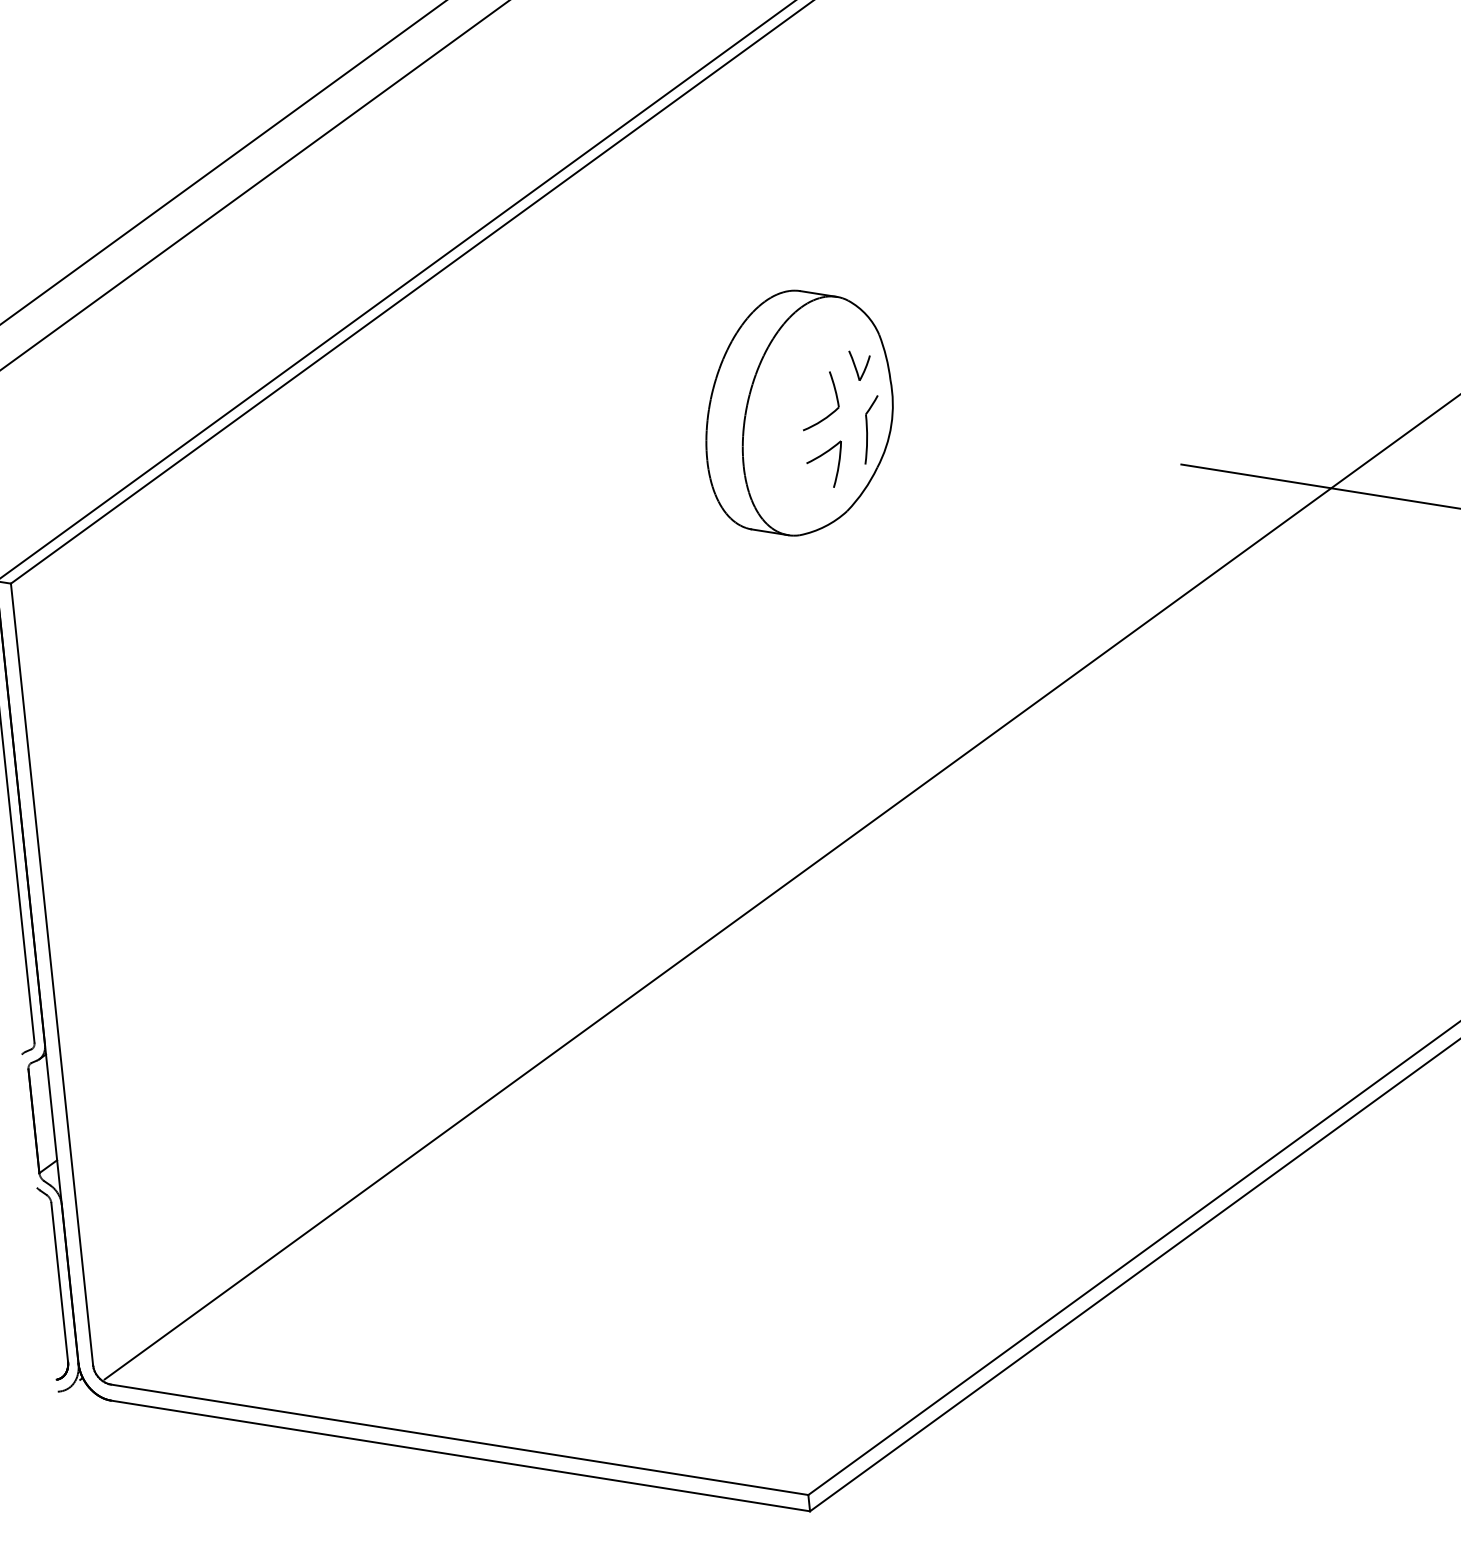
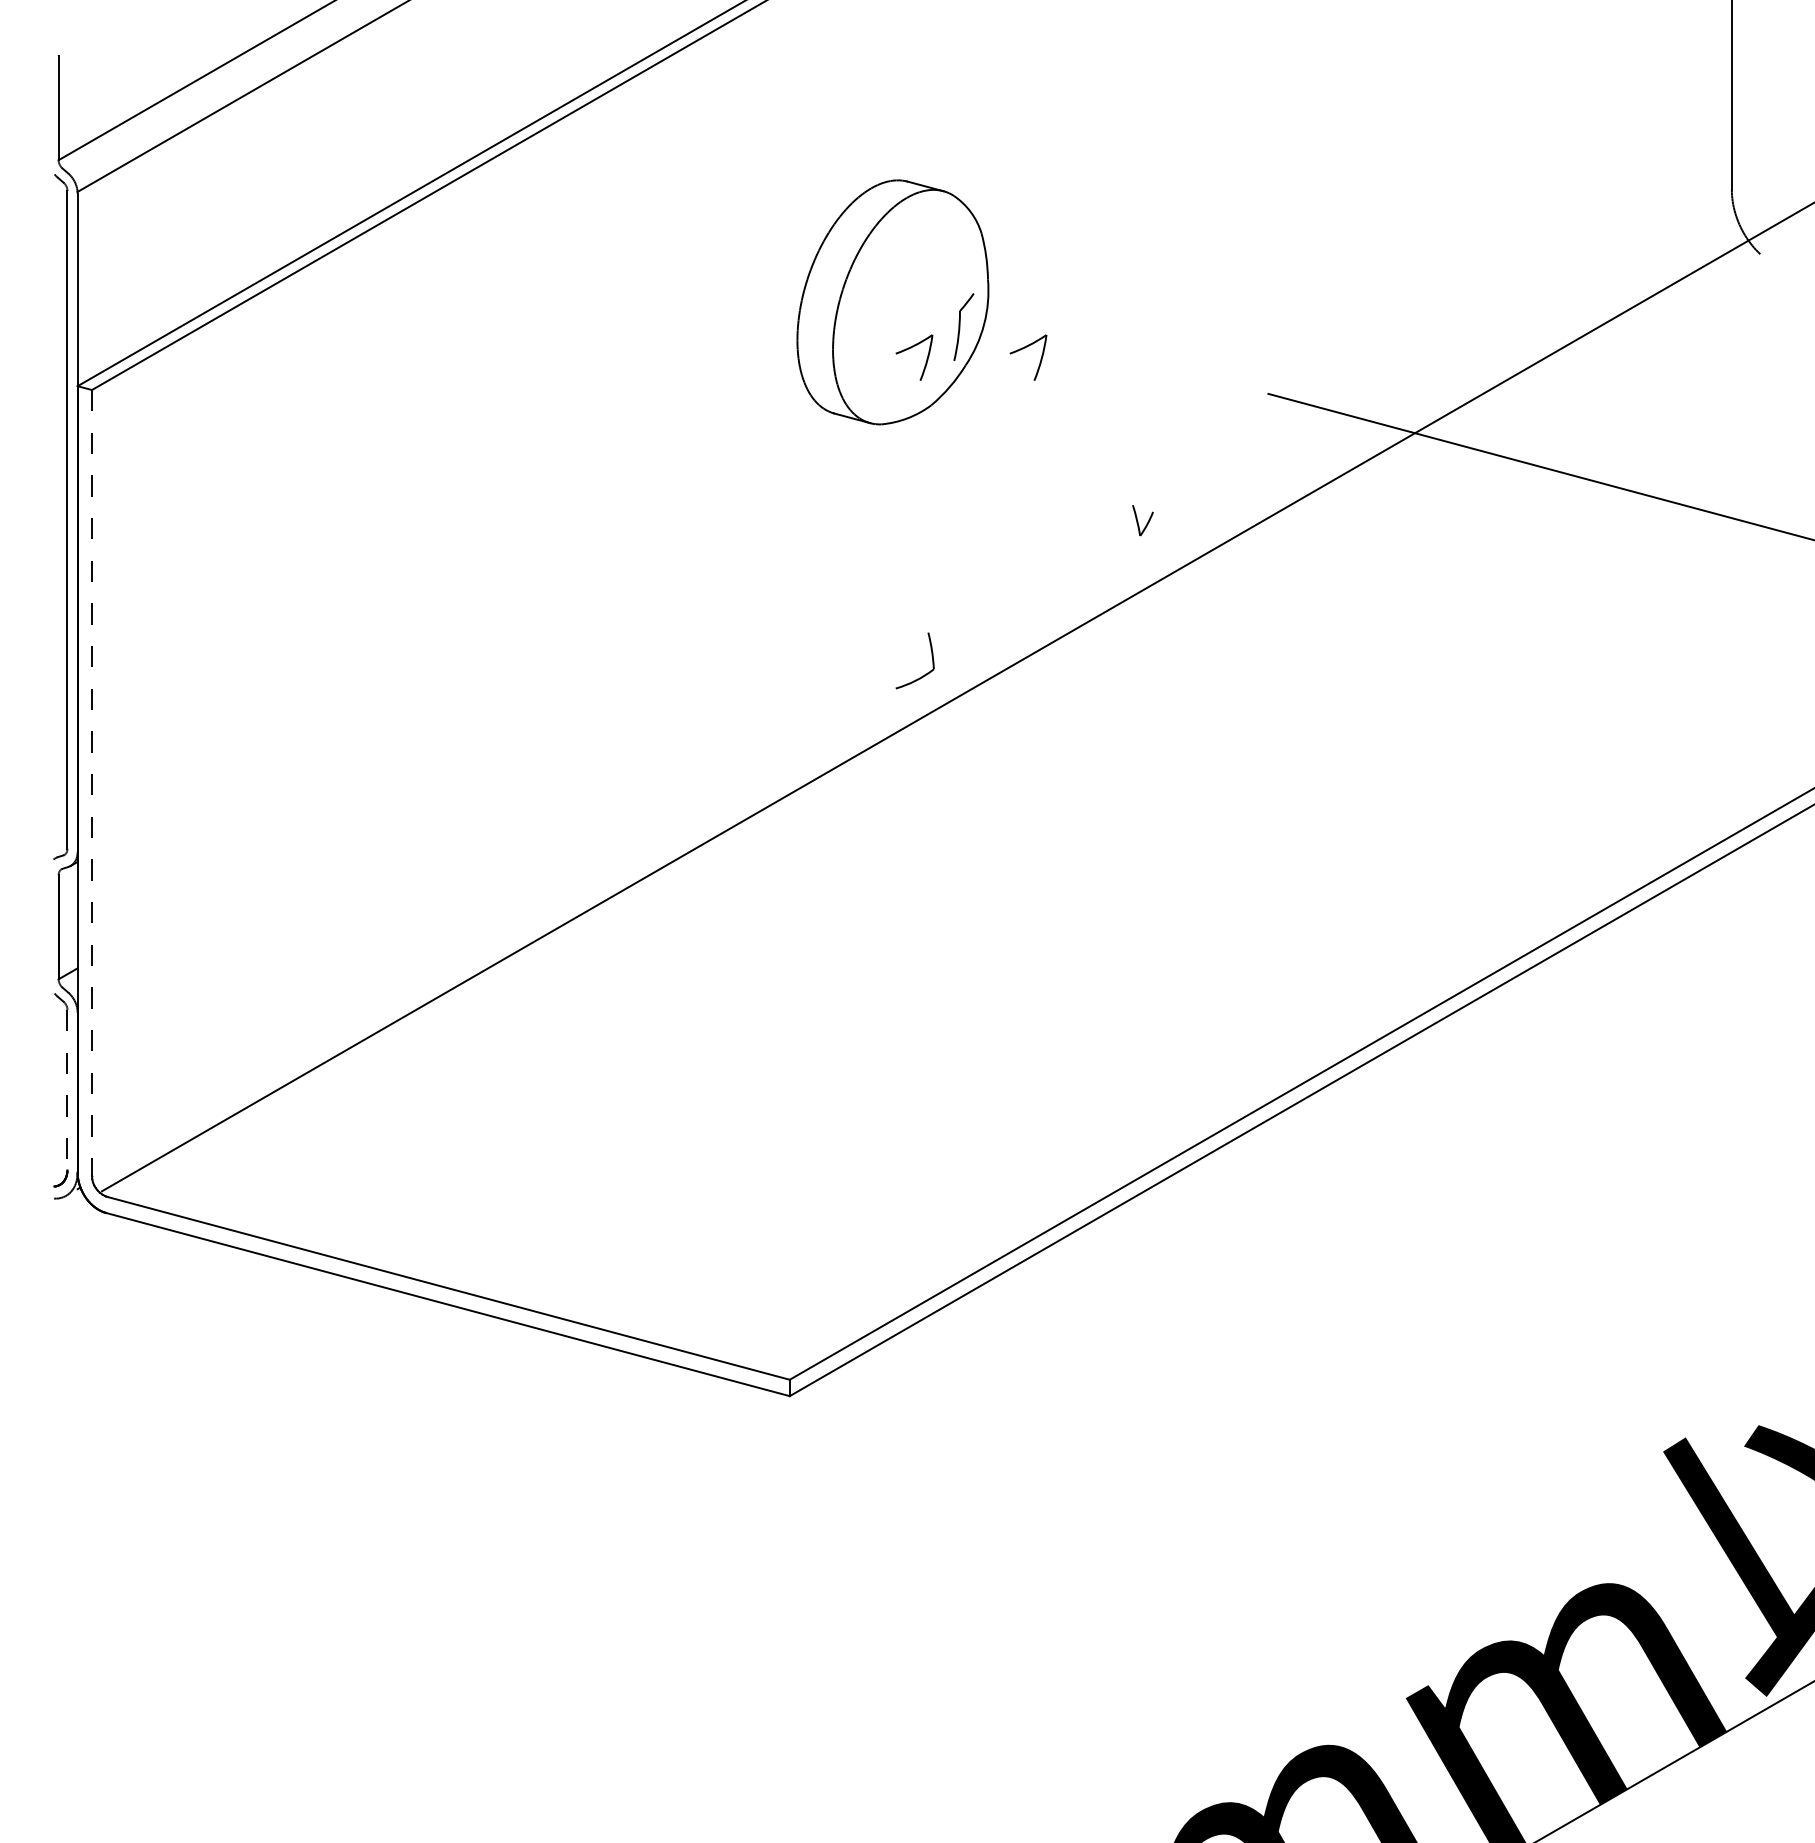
part: (860, 365) -> (1142, 520), moved
part: (828, 414) -> (922, 675), moved
part: (933, 445) -> (1023, 349), added
line: (52, 974) -> (92, 783), solid -> dashed
line: (59, 1281) -> (67, 1089), solid -> dashed

